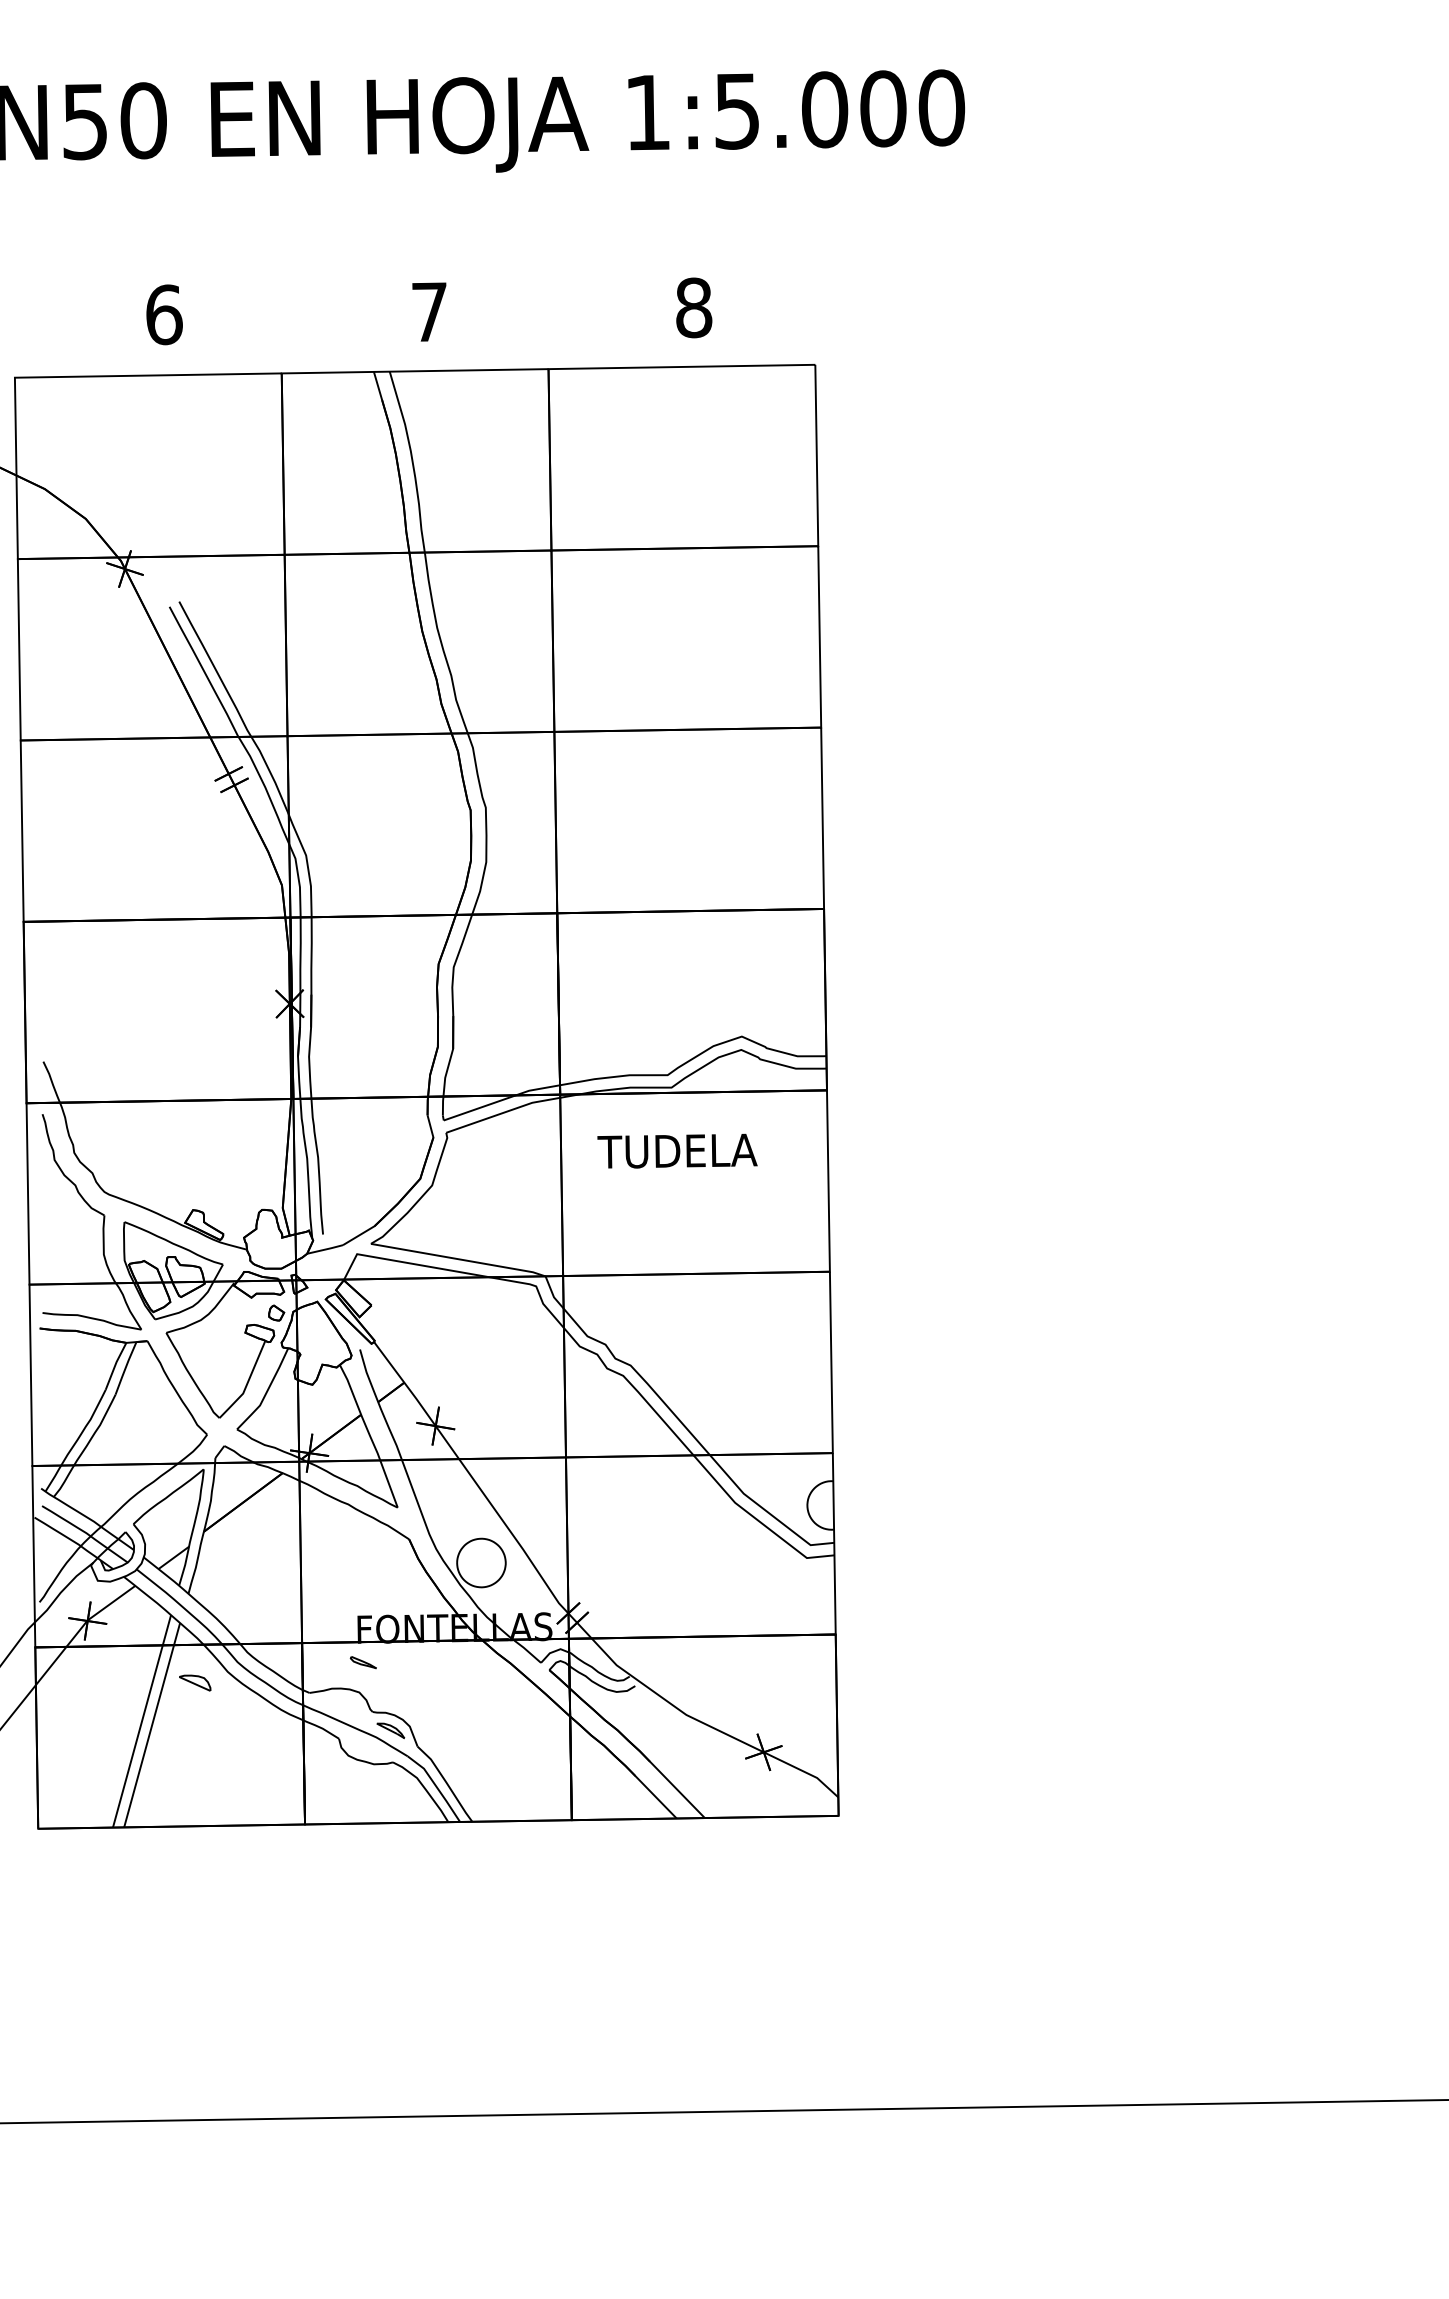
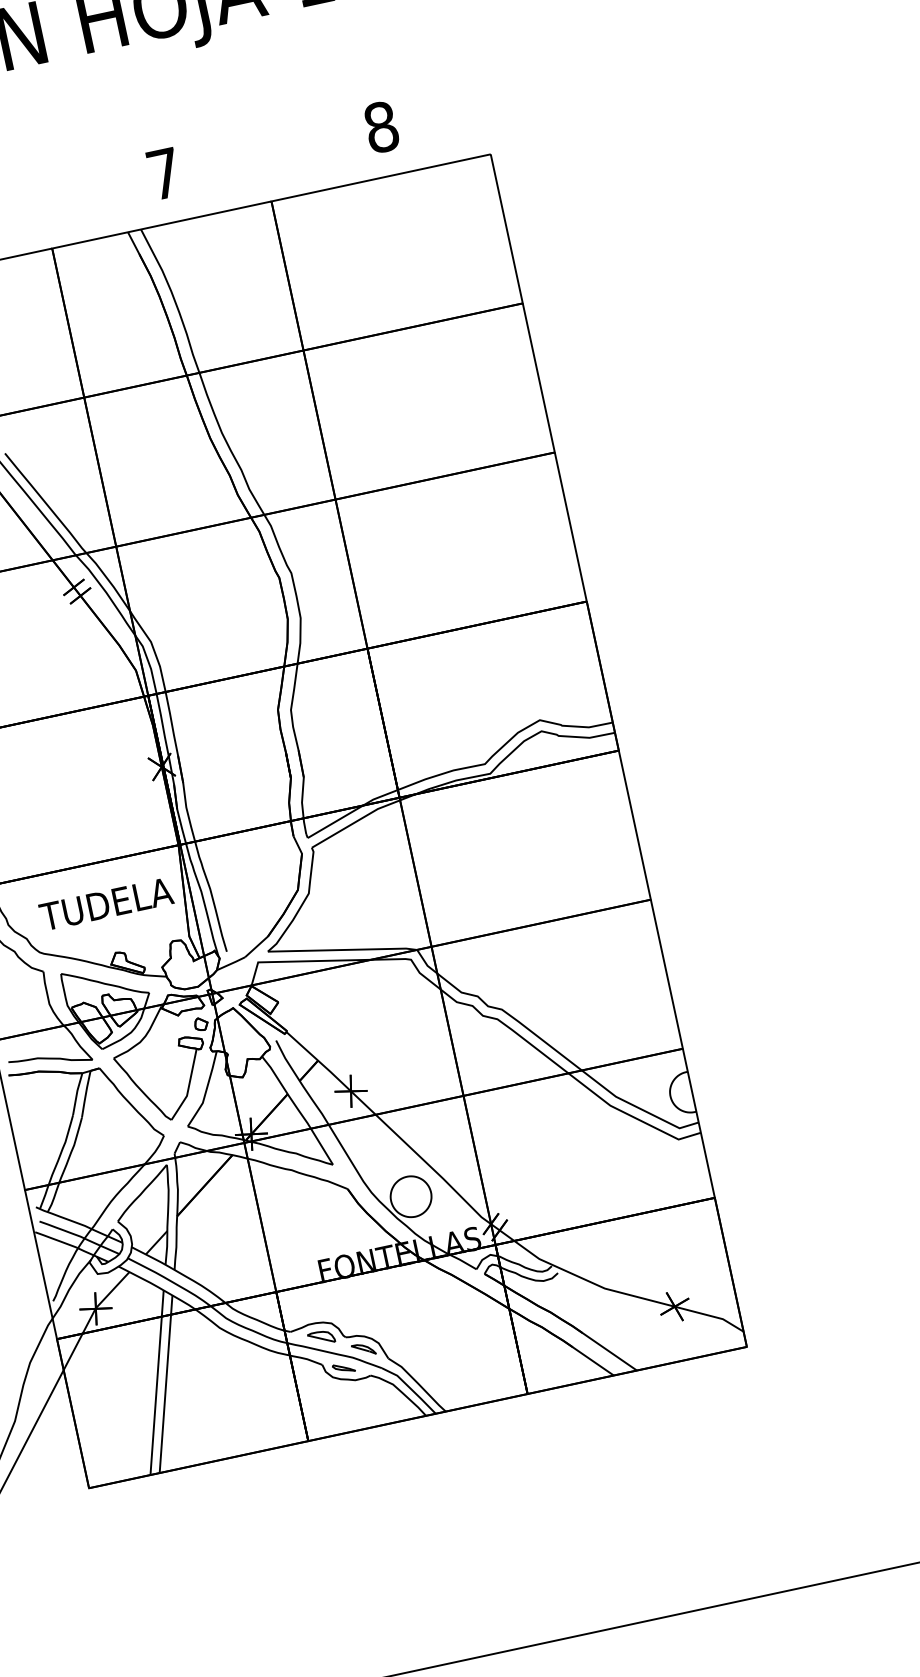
text: (677, 1150) -> (106, 903), moved
part: (362, 1662) -> (343, 1368), moved
part: (195, 1682) -> (321, 1337), moved

